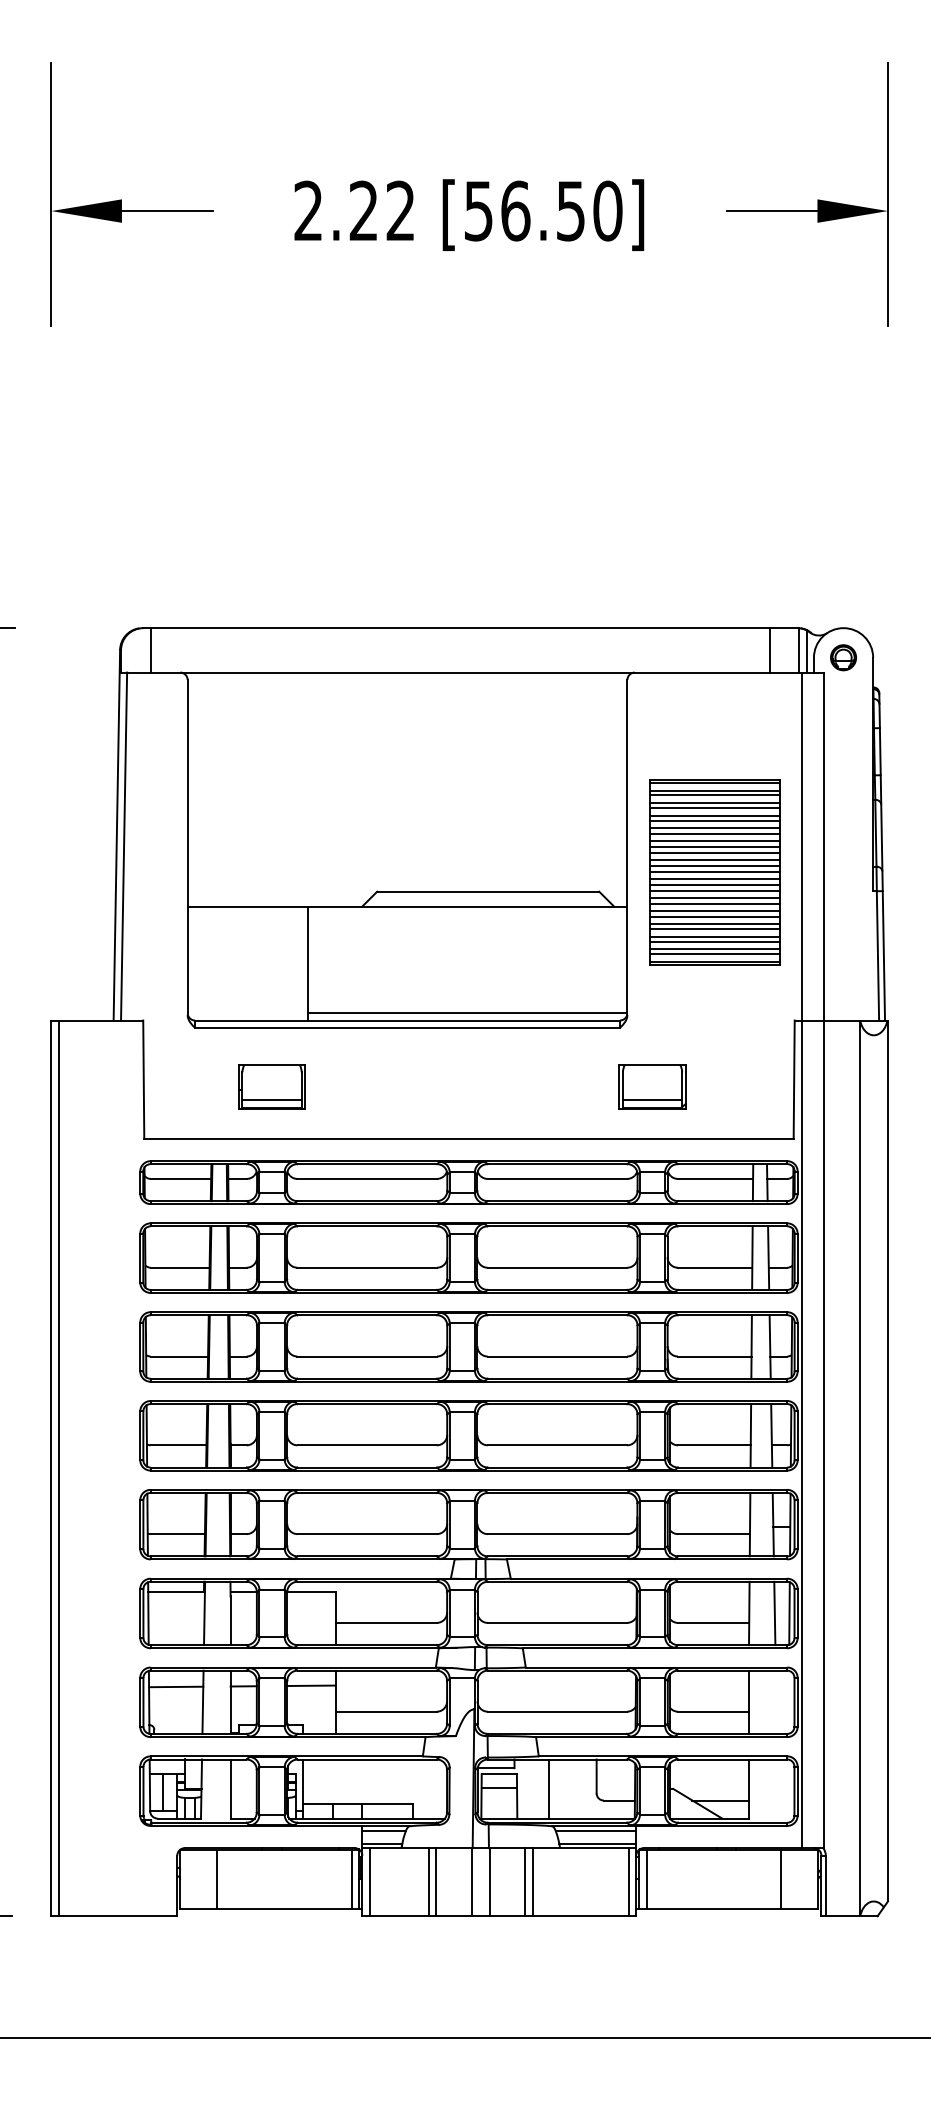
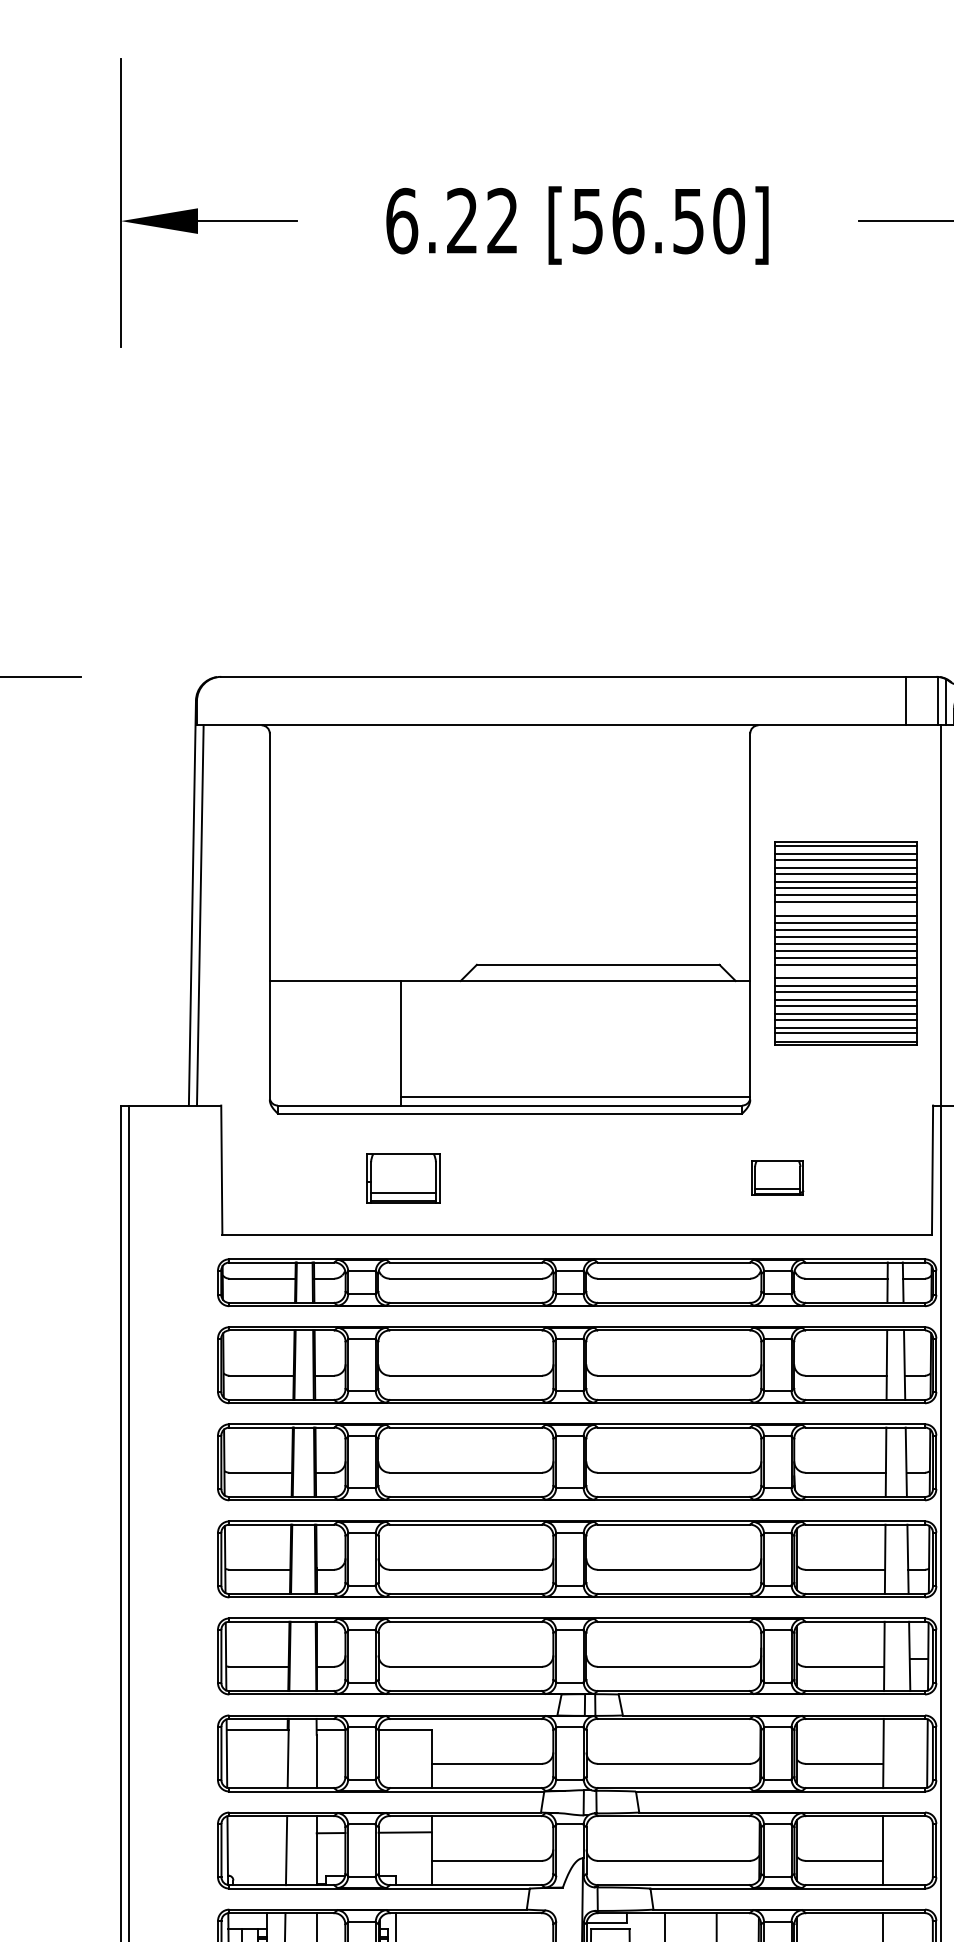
text: (308, 210) -> (401, 220), 2.22 -> 6.22
line: (150, 650) -> (229, 701), removed
line: (714, 840) -> (845, 908), removed
line: (714, 898) -> (845, 972), removed
part: (271, 1086) -> (402, 1177), moved
part: (652, 1086) -> (777, 1177), size x0.7
line: (774, 1613) -> (911, 1753), removed
line: (176, 1686) -> (257, 1833), removed

